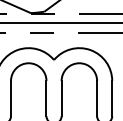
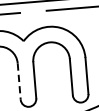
line: (46, 98) -> (19, 81), solid -> dashed

